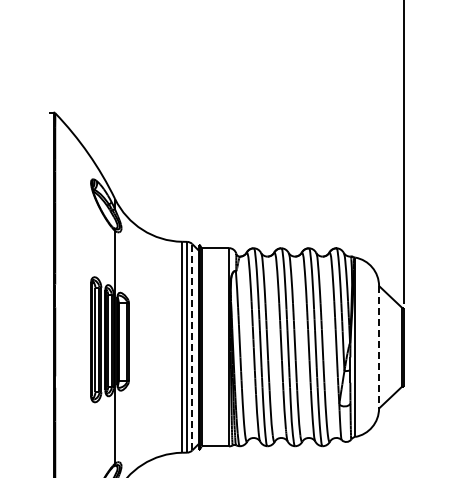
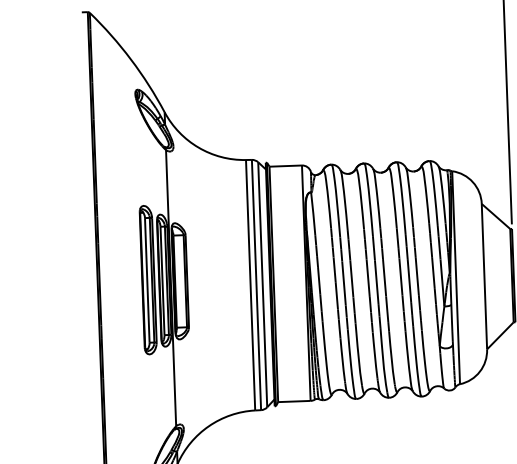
line: (192, 346) -> (262, 283), dashed -> solid
line: (379, 347) -> (484, 276), dashed -> solid

